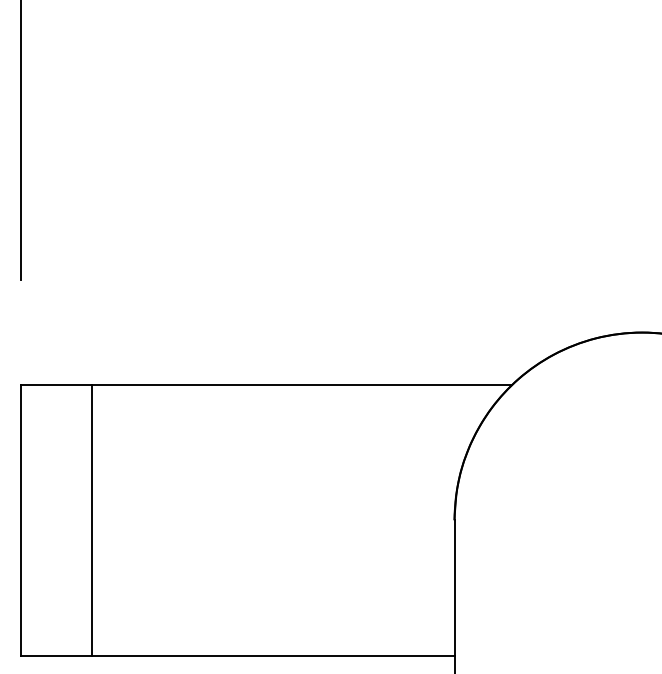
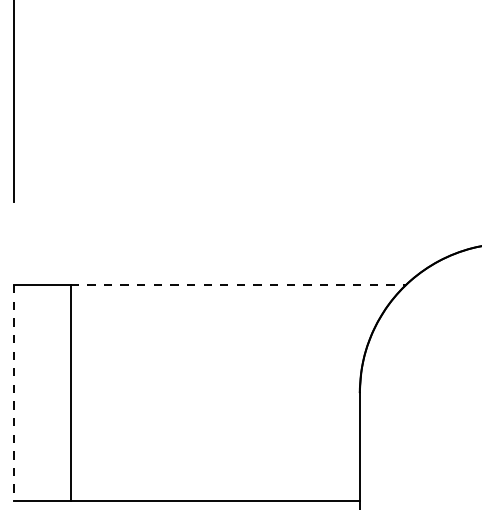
line: (302, 384) -> (238, 284), solid -> dashed
line: (20, 520) -> (14, 393), solid -> dashed

